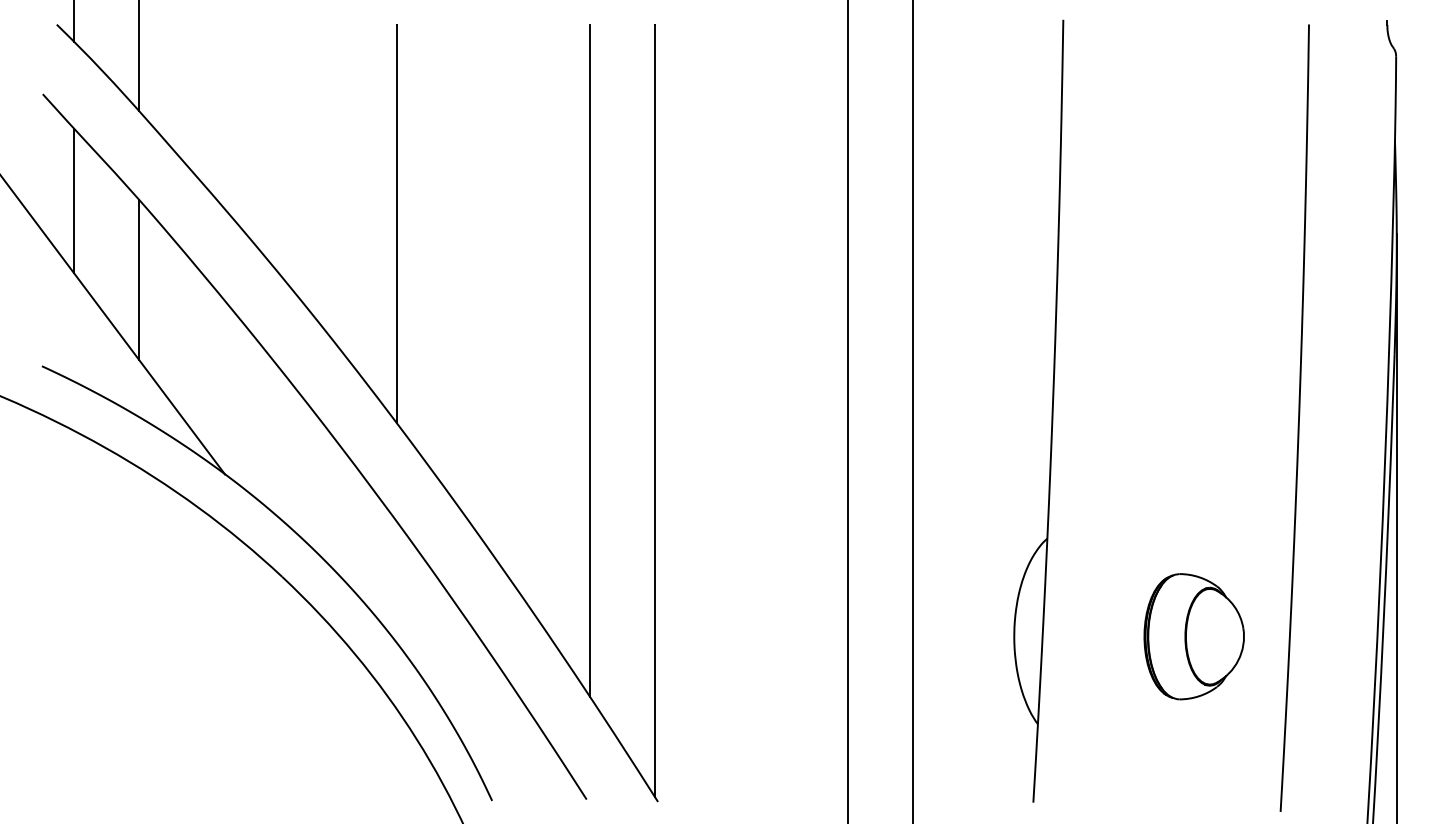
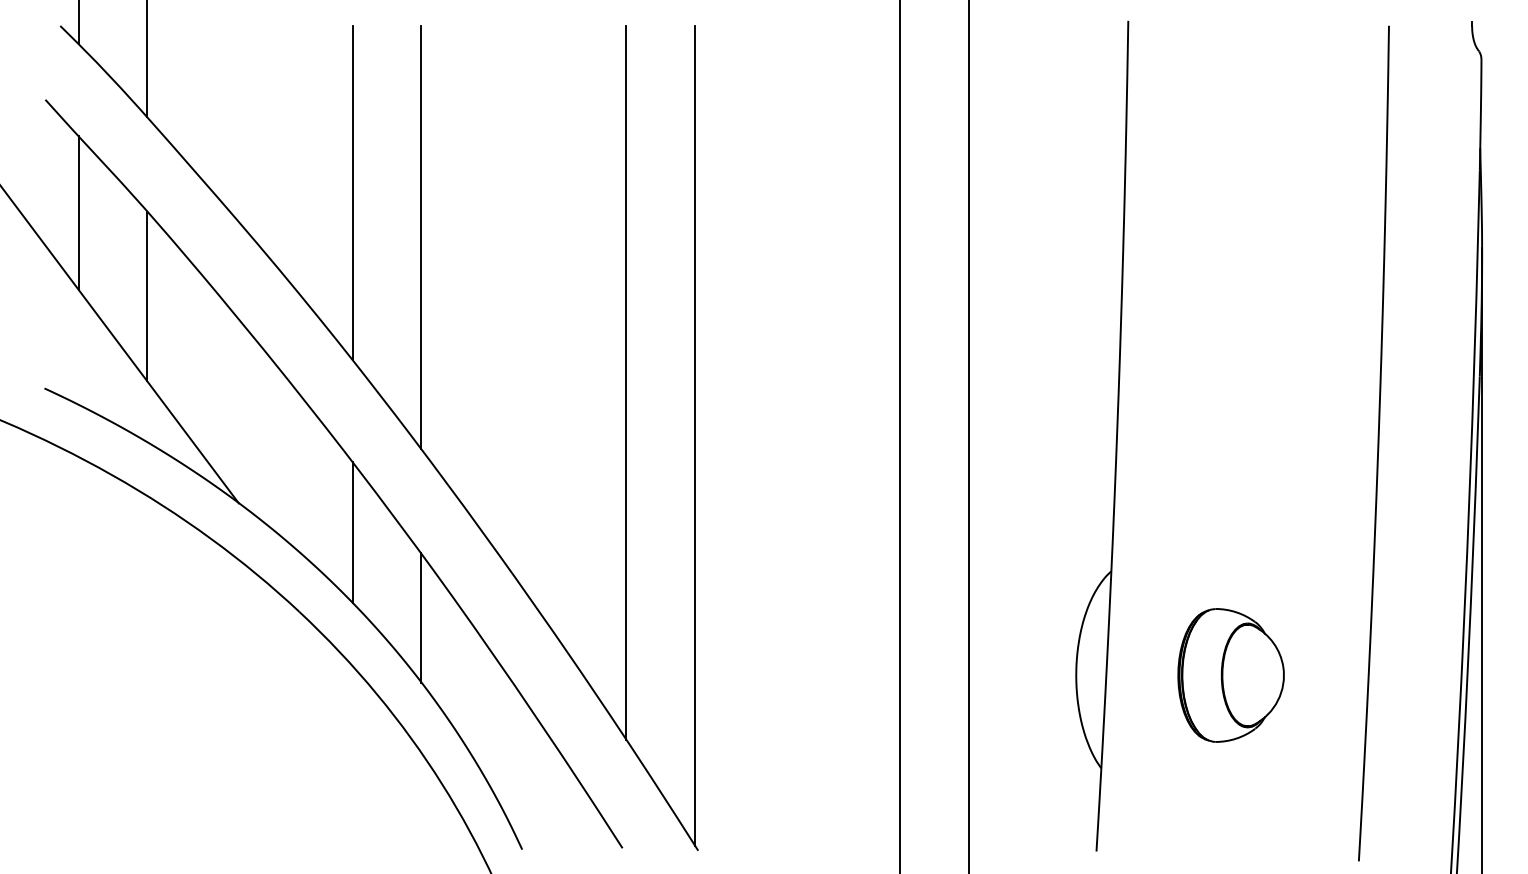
line: (332, 181) -> (352, 192), added
line: (332, 501) -> (352, 531), added
line: (396, 582) -> (420, 617), added
part: (1193, 636) -> (1230, 675), moved

